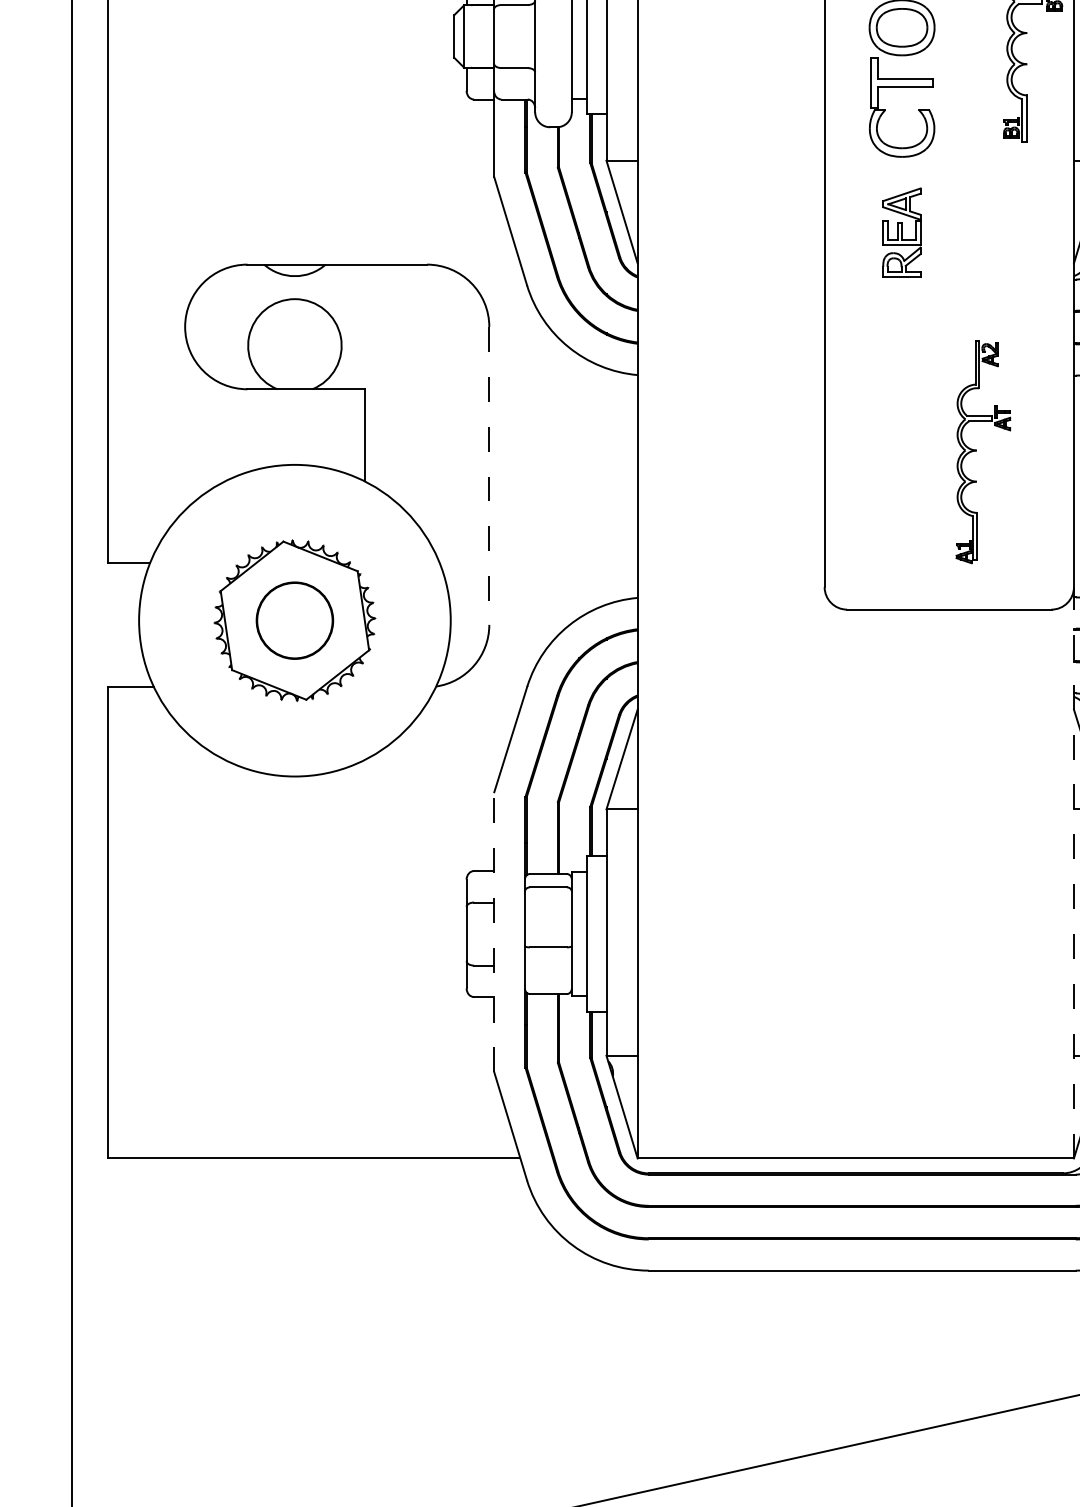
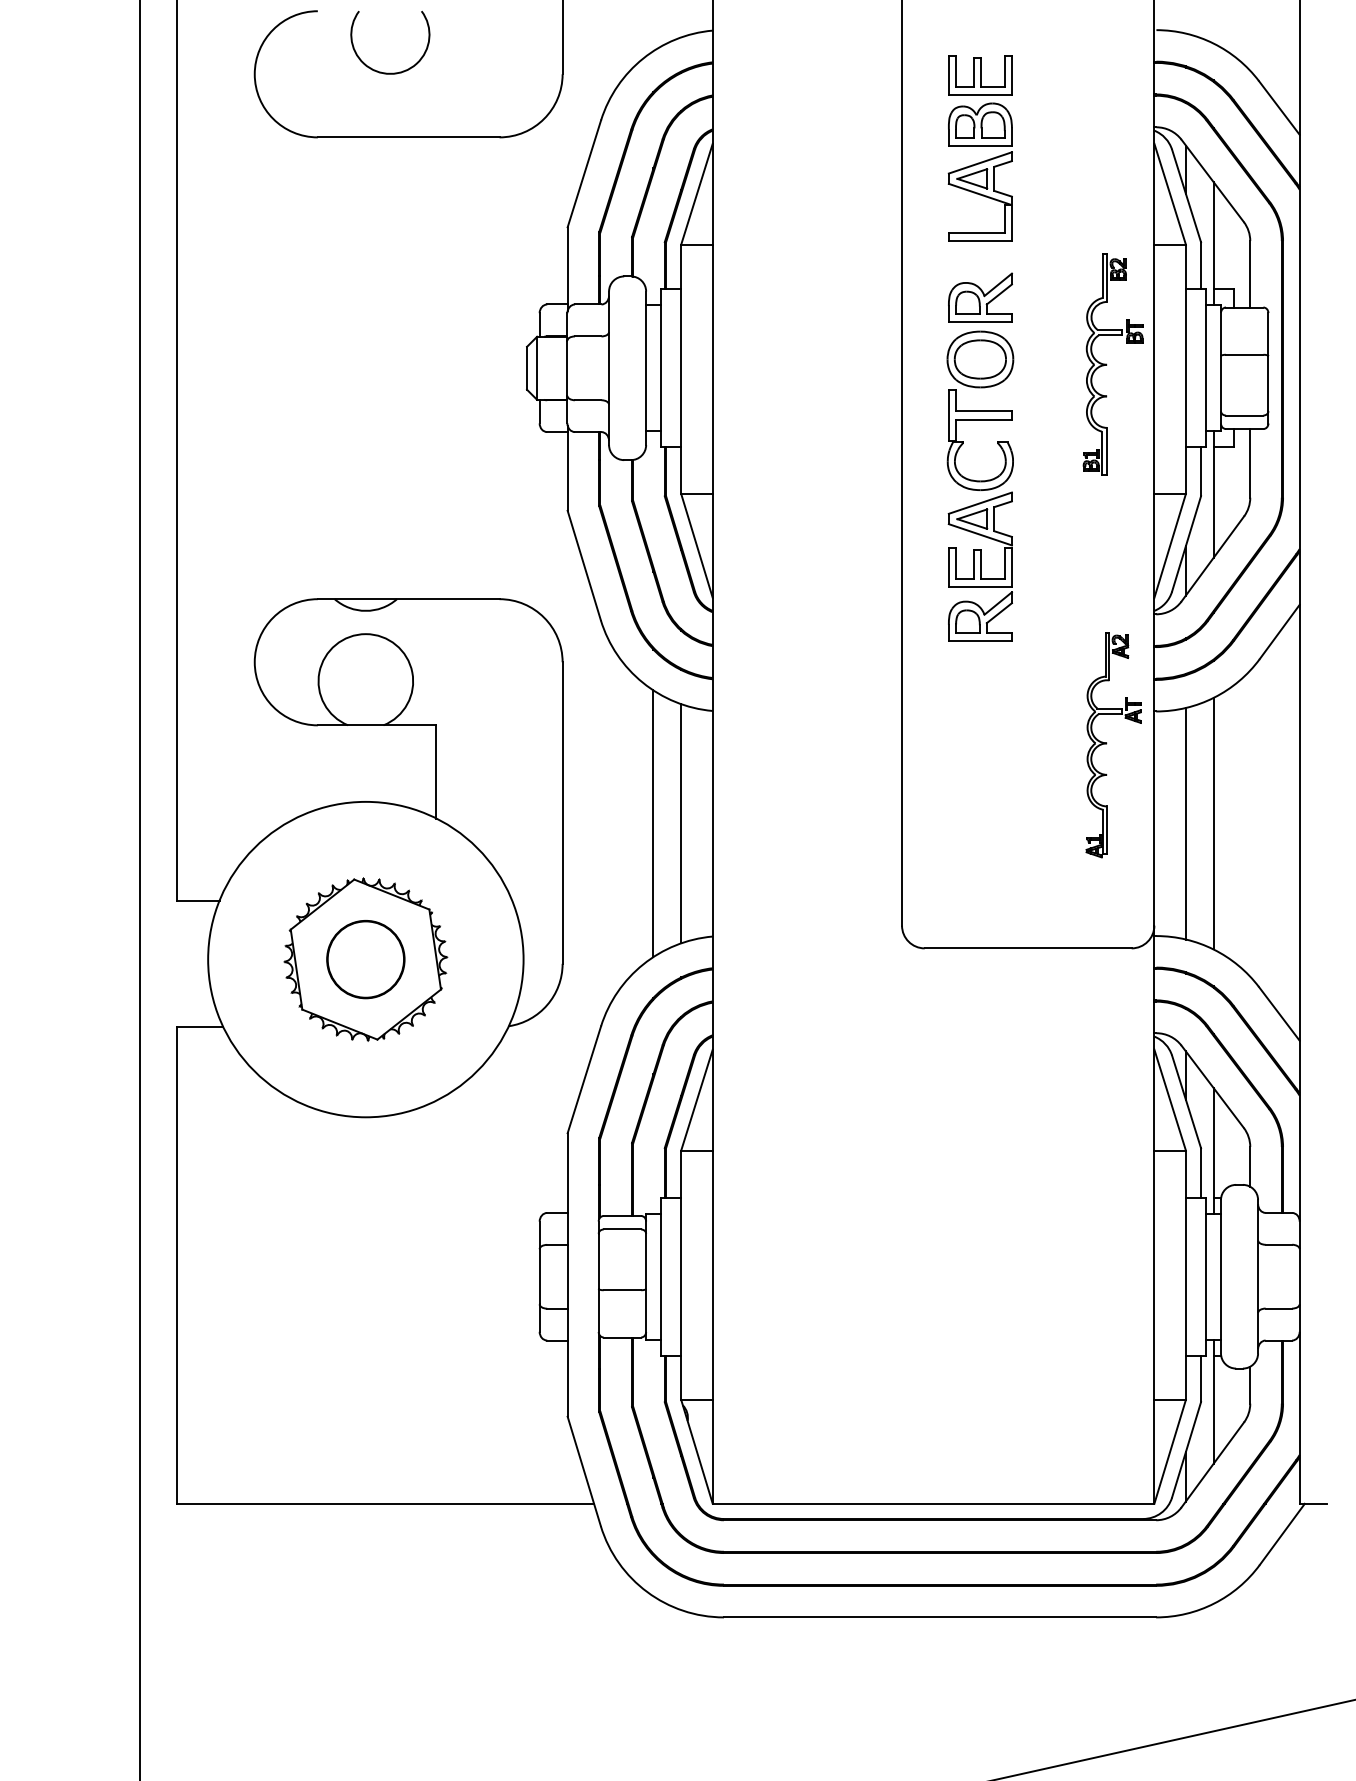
part: (901, 232) -> (979, 566), size x1.67
part: (977, 450) -> (1107, 743), moved
line: (489, 476) -> (562, 813), dashed -> solid
line: (579, 486) -> (653, 823), added
line: (606, 486) -> (681, 823), added
line: (1074, 872) -> (1154, 1214), dashed -> solid
line: (494, 931) -> (567, 1274), dashed -> solid

